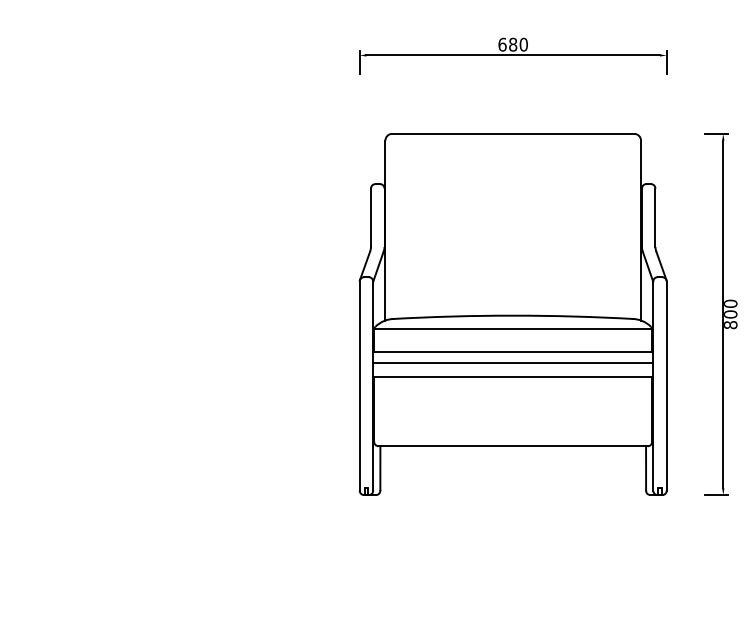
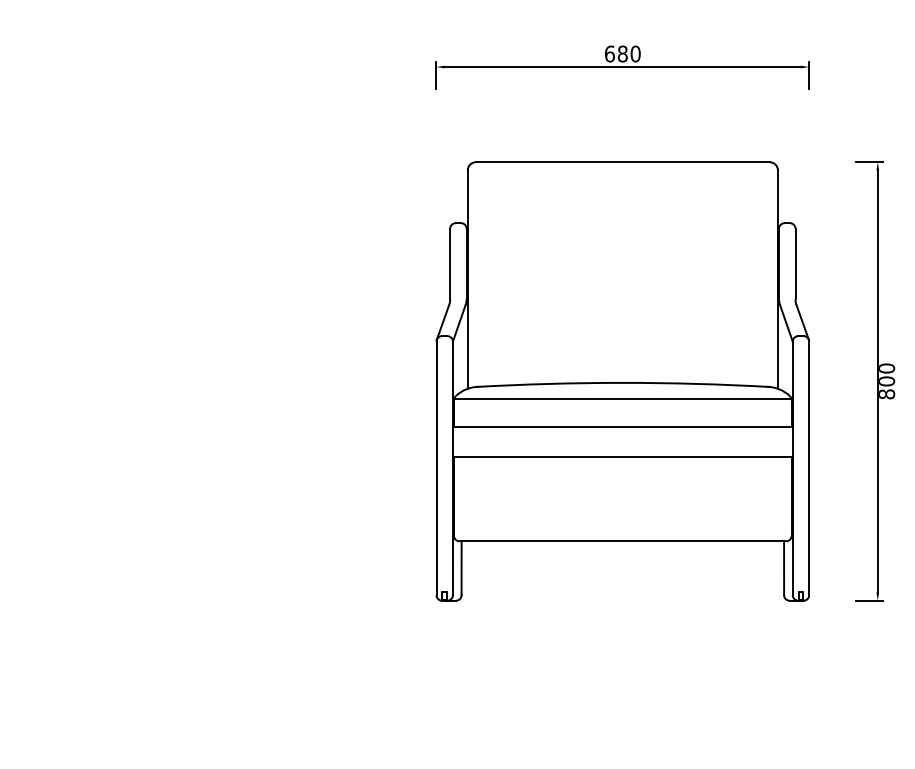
line: (512, 363) -> (622, 440), removed

